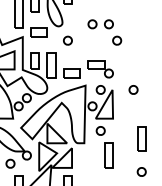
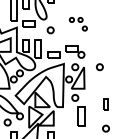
part: (105, 32) -> (78, 24), size x0.7
part: (141, 138) -> (105, 103), size x0.6

